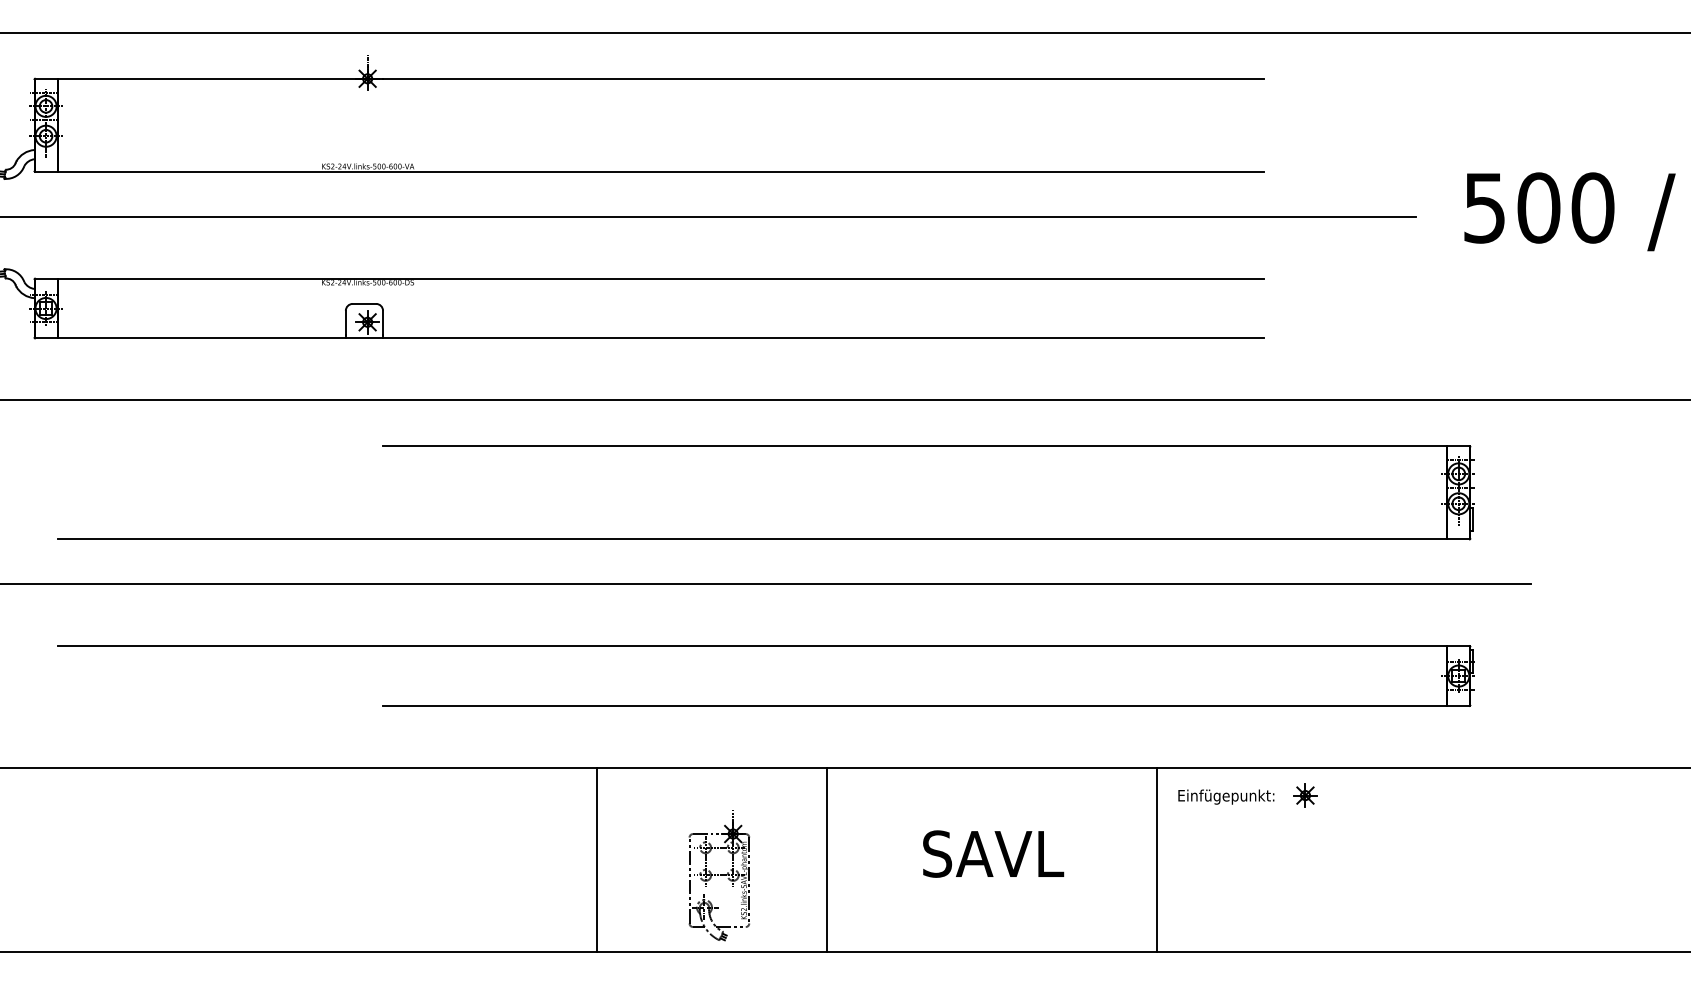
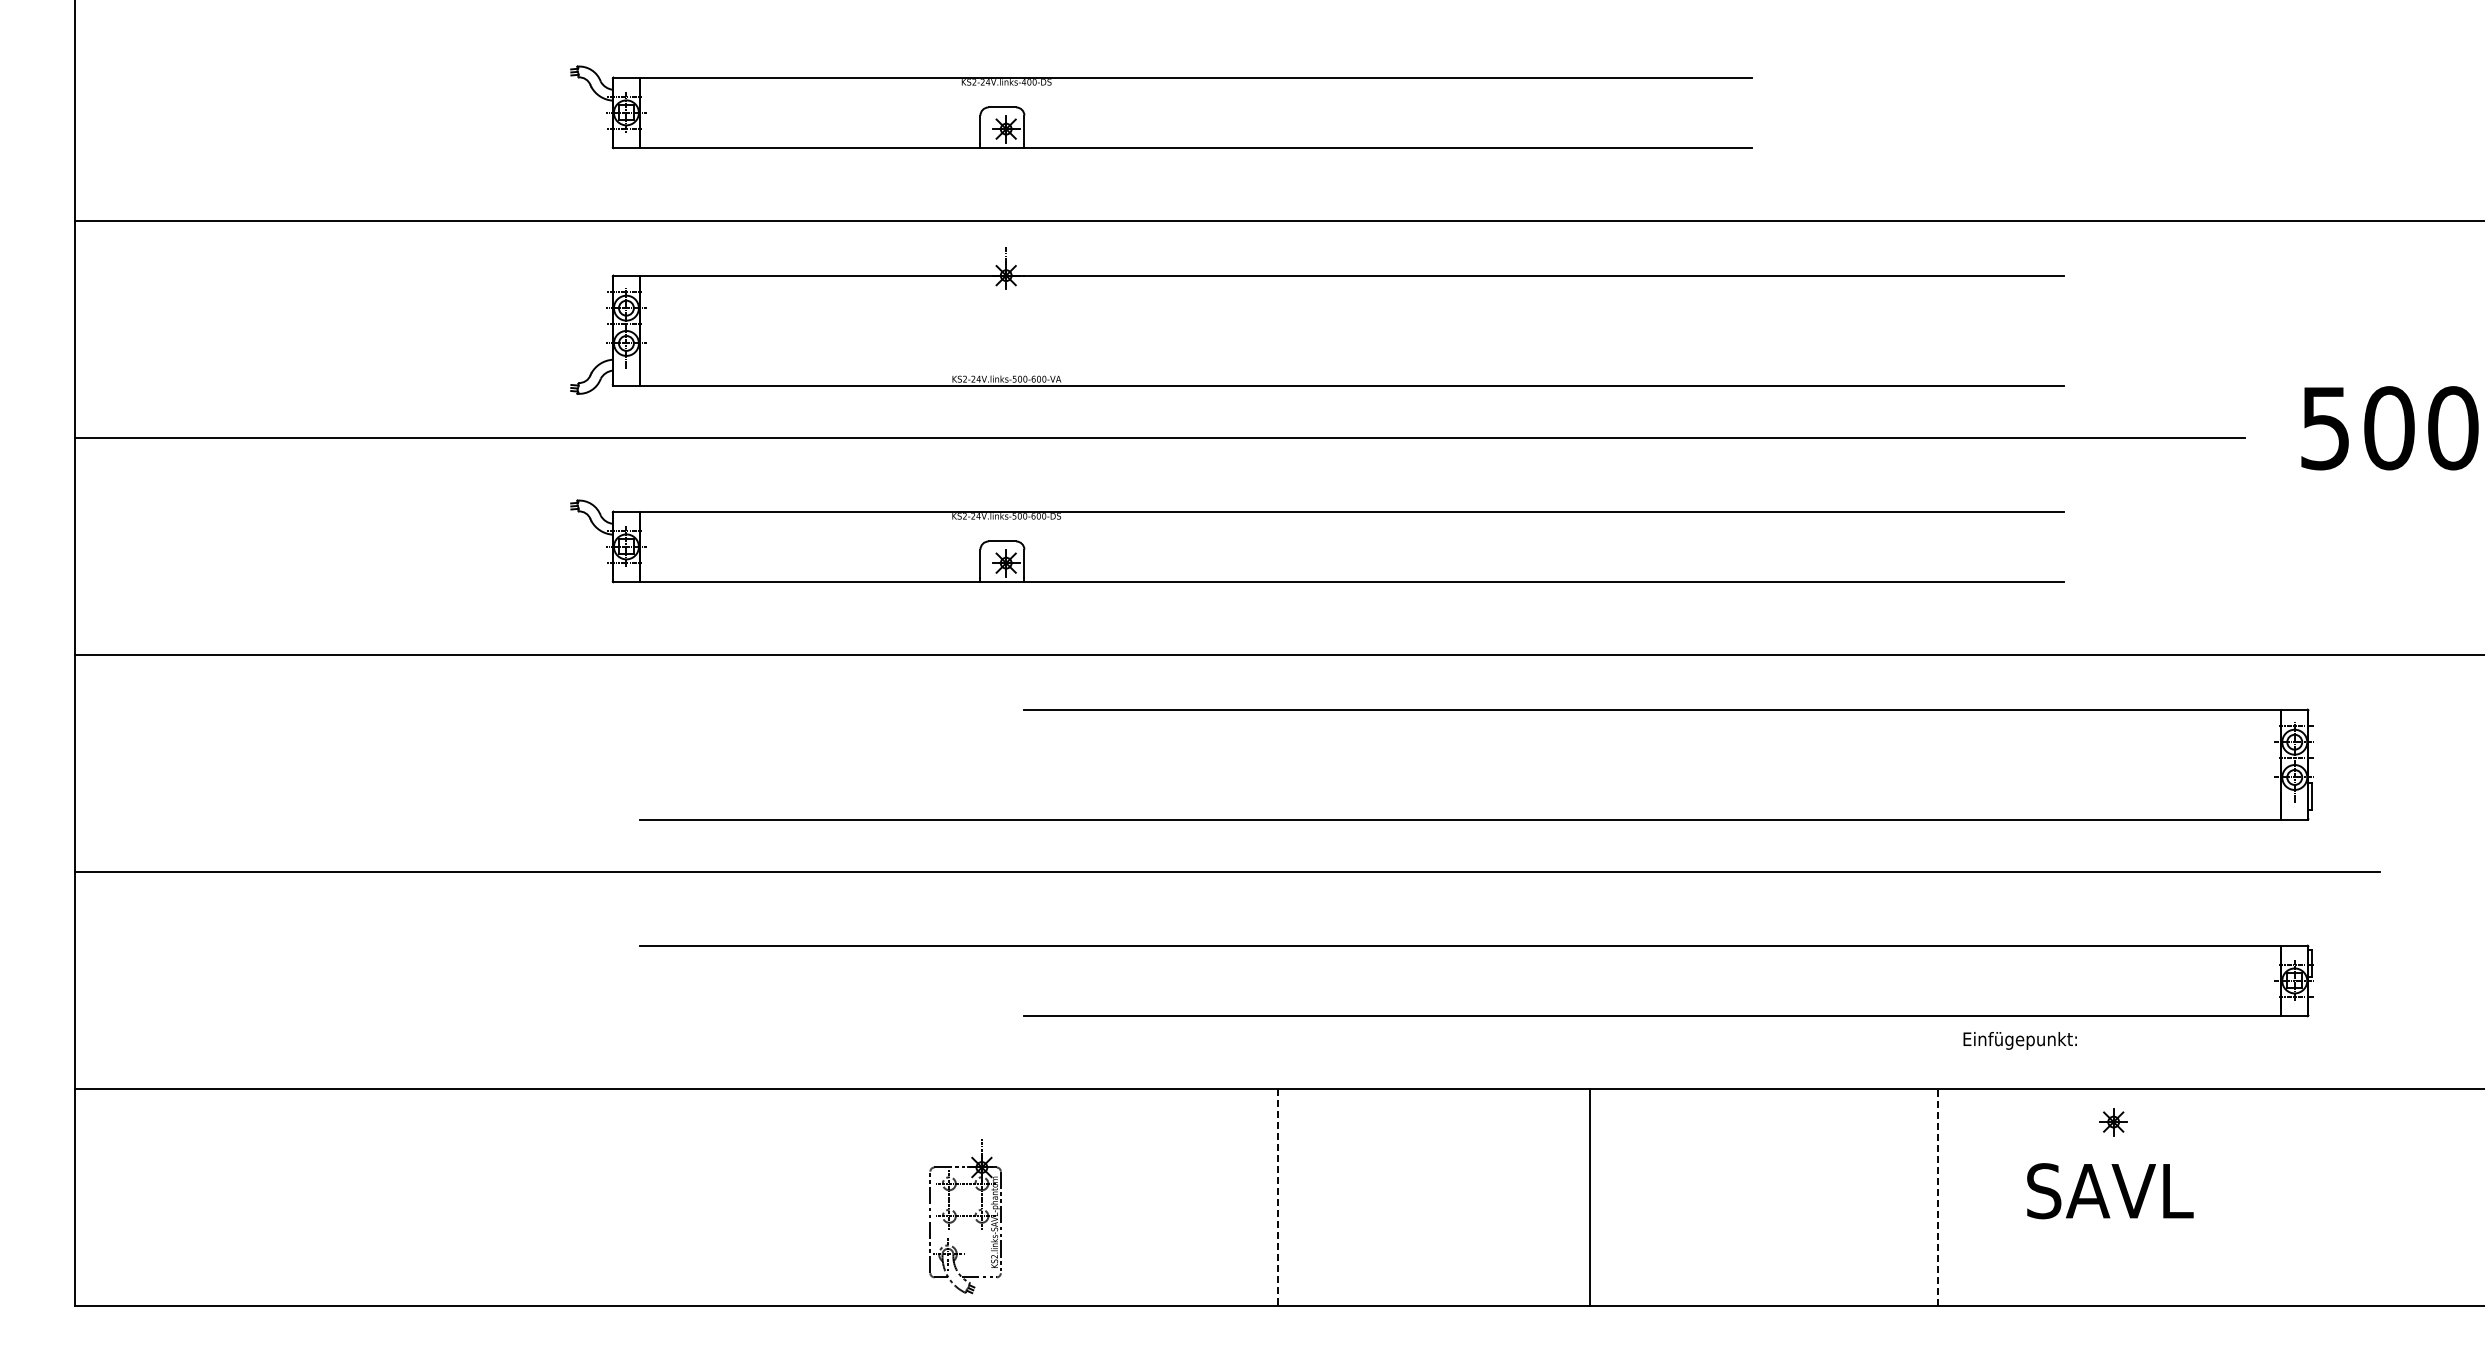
text: (1225, 796) -> (2019, 1040), moved
text: (993, 854) -> (2110, 1191), moved
line: (597, 859) -> (1277, 1197), solid -> dashed
line: (826, 859) -> (1589, 1197), moved
line: (1156, 859) -> (1937, 1197), solid -> dashed
part: (719, 875) -> (965, 1216), moved

